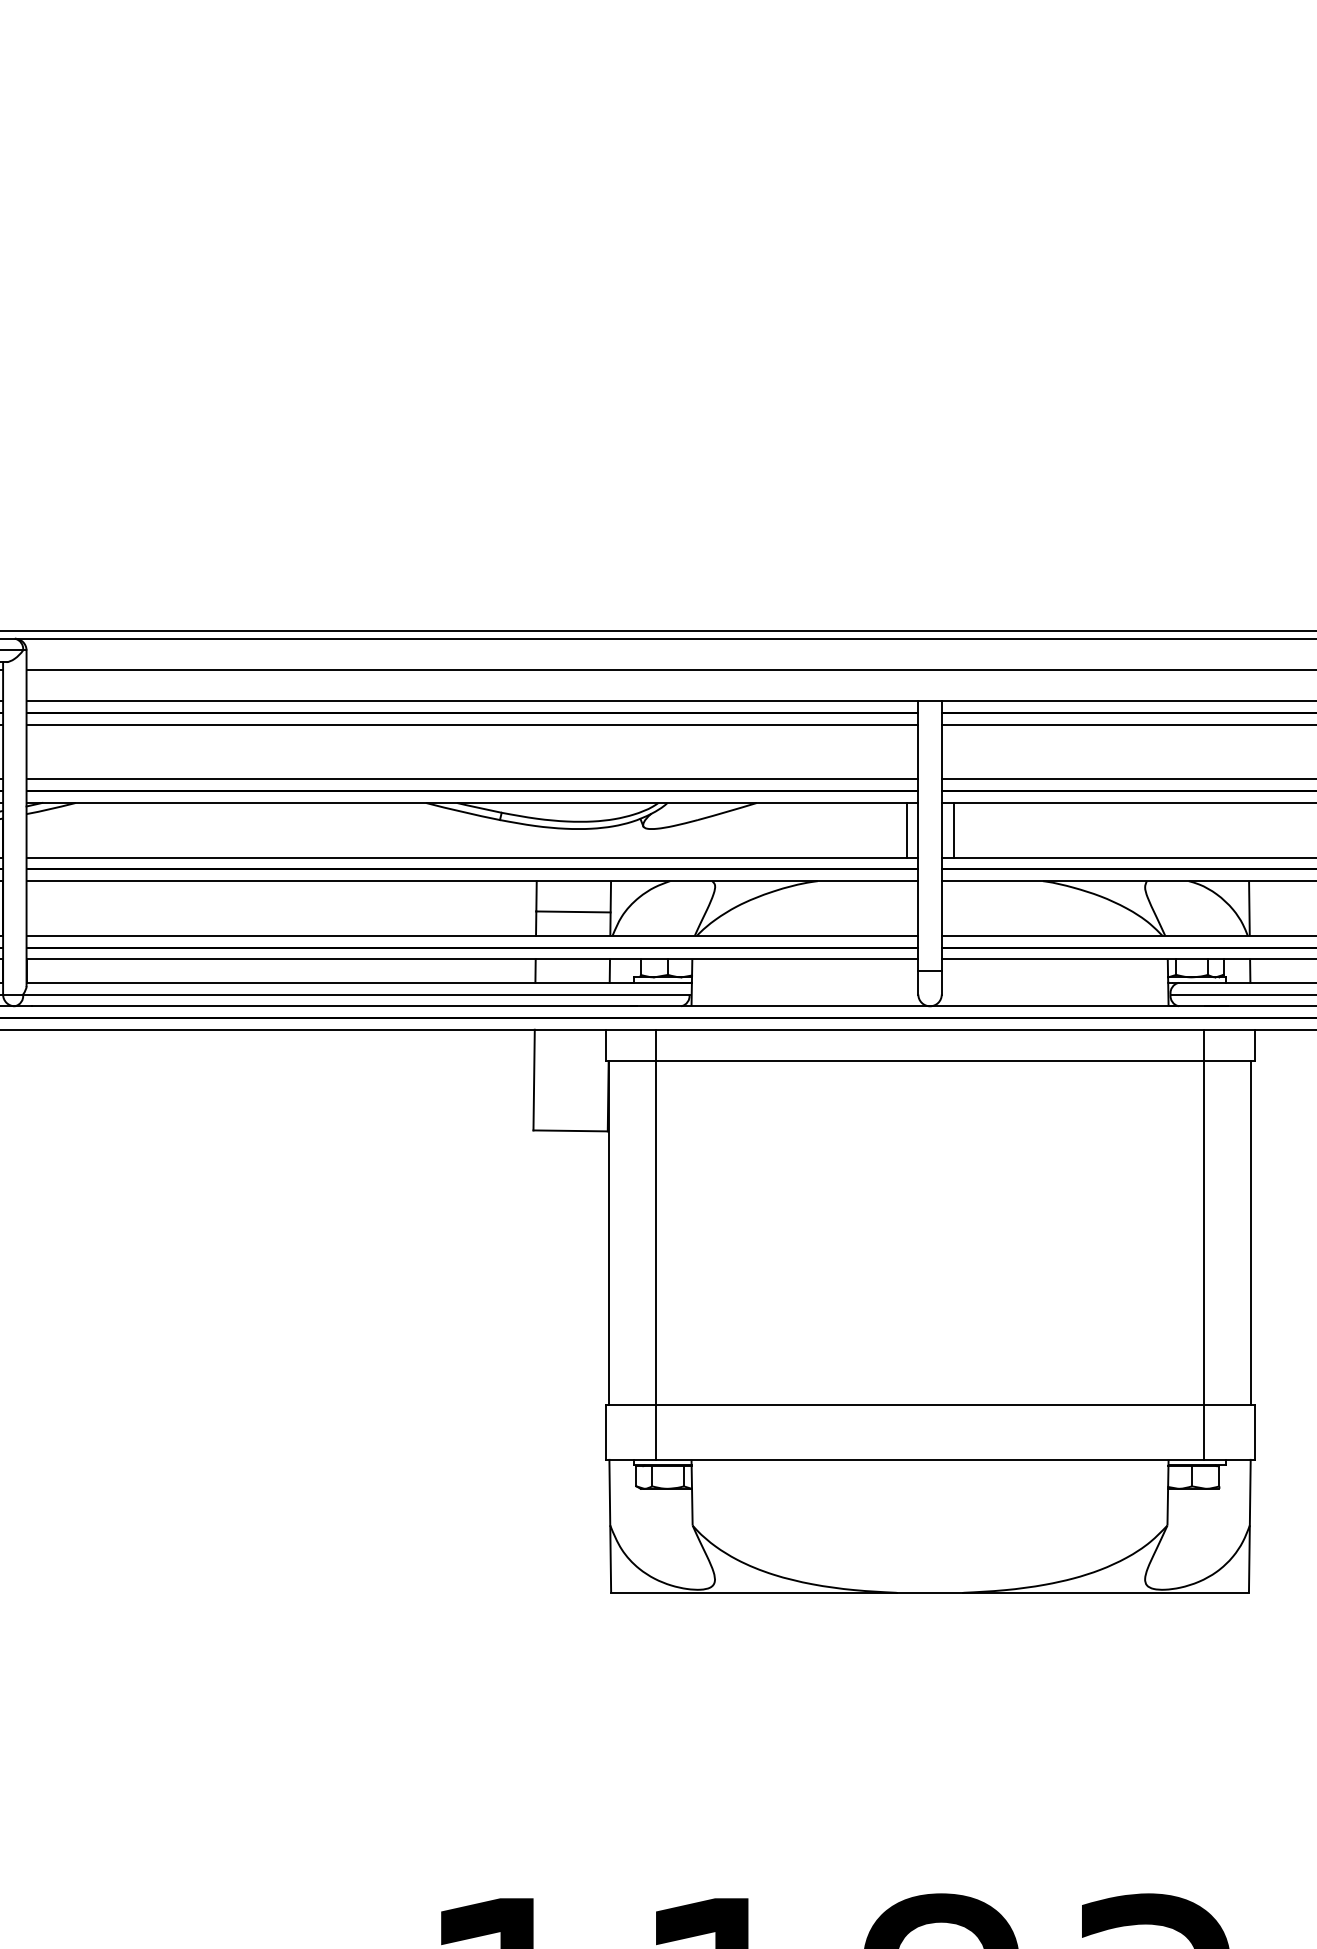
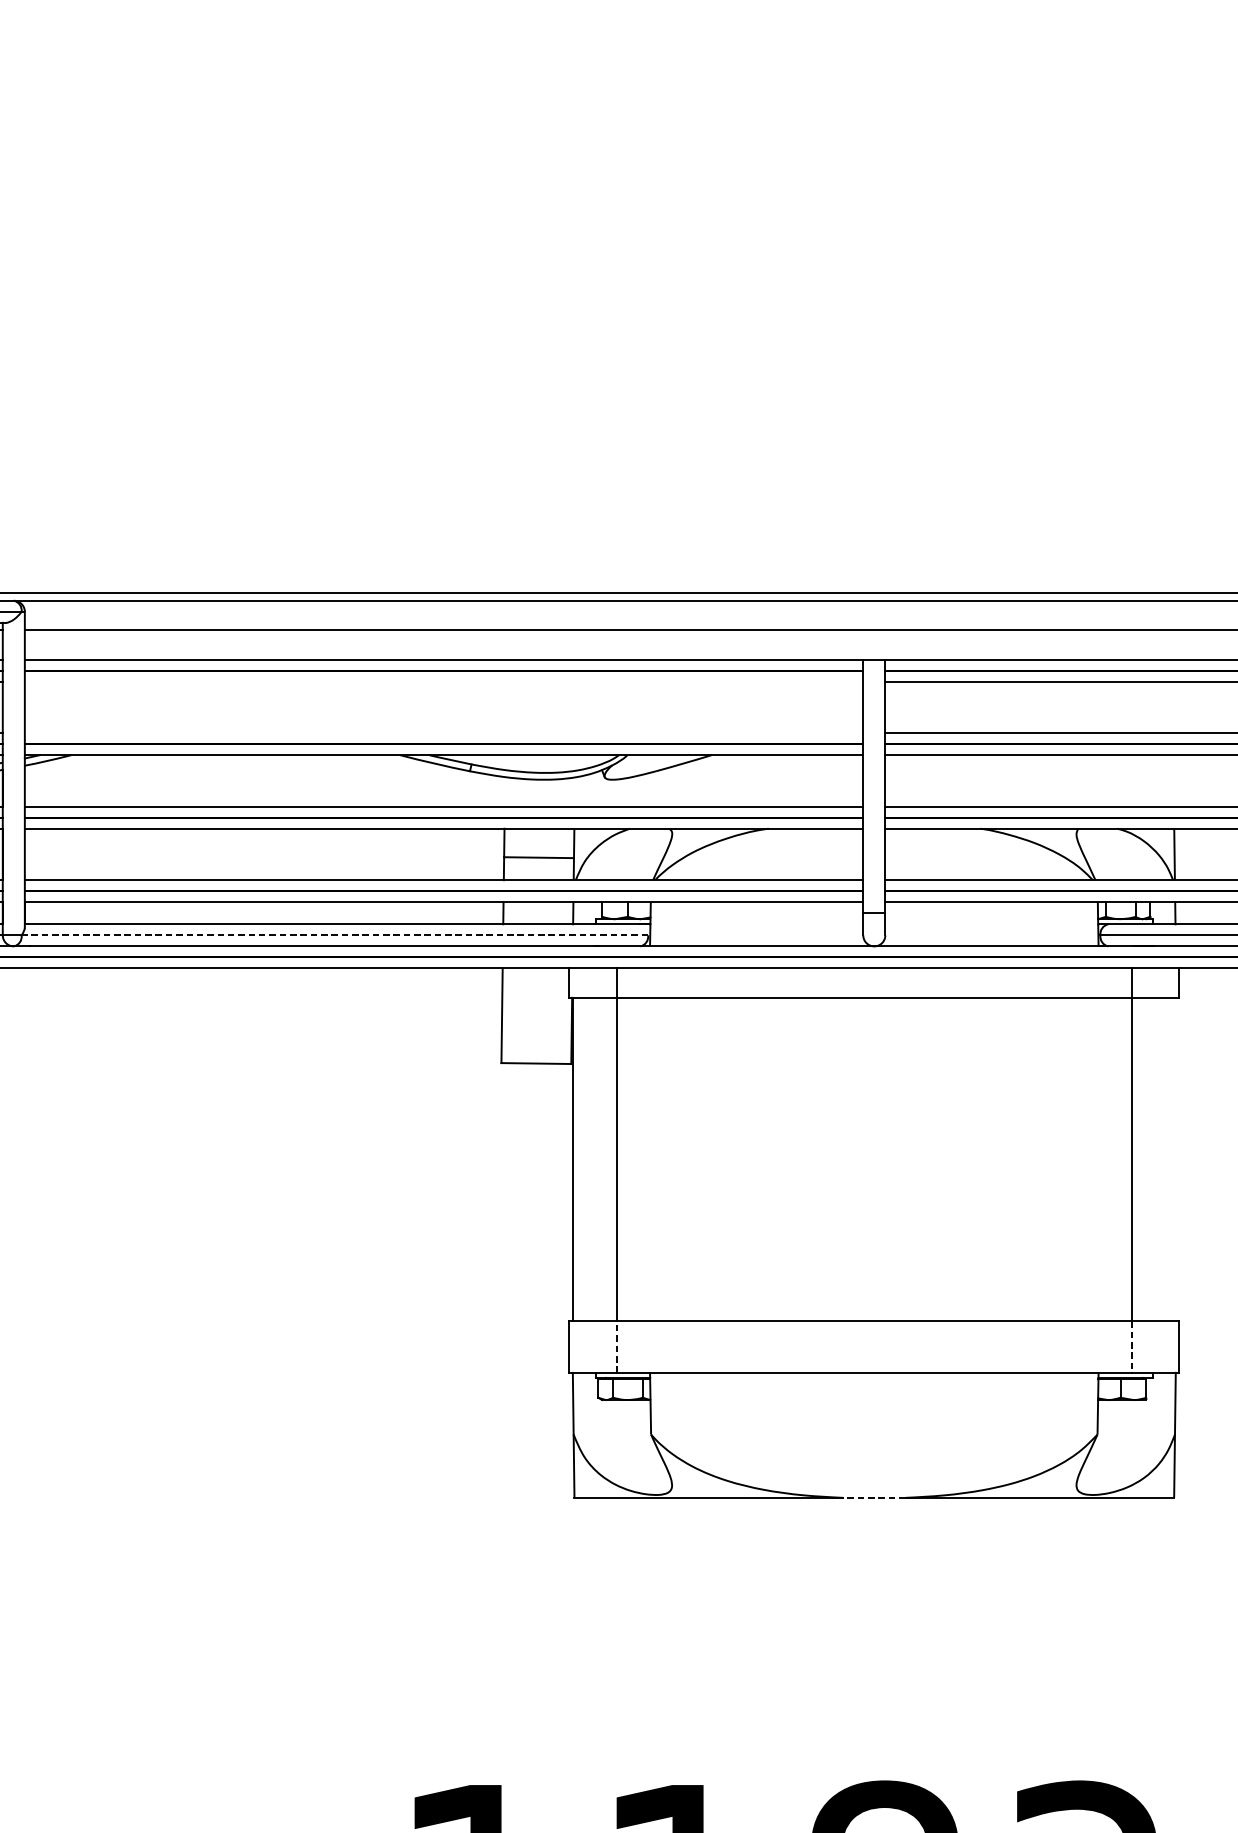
line: (472, 724) -> (444, 681), removed
line: (472, 779) -> (444, 733), removed
line: (906, 829) -> (852, 780), removed
line: (953, 829) -> (896, 780), removed
line: (355, 994) -> (334, 935), solid -> dashed
line: (1250, 1233) -> (1175, 1160), removed
line: (656, 1432) -> (617, 1347), solid -> dashed
line: (1203, 1433) -> (1131, 1348), solid -> dashed
line: (929, 1592) -> (873, 1497), solid -> dashed

